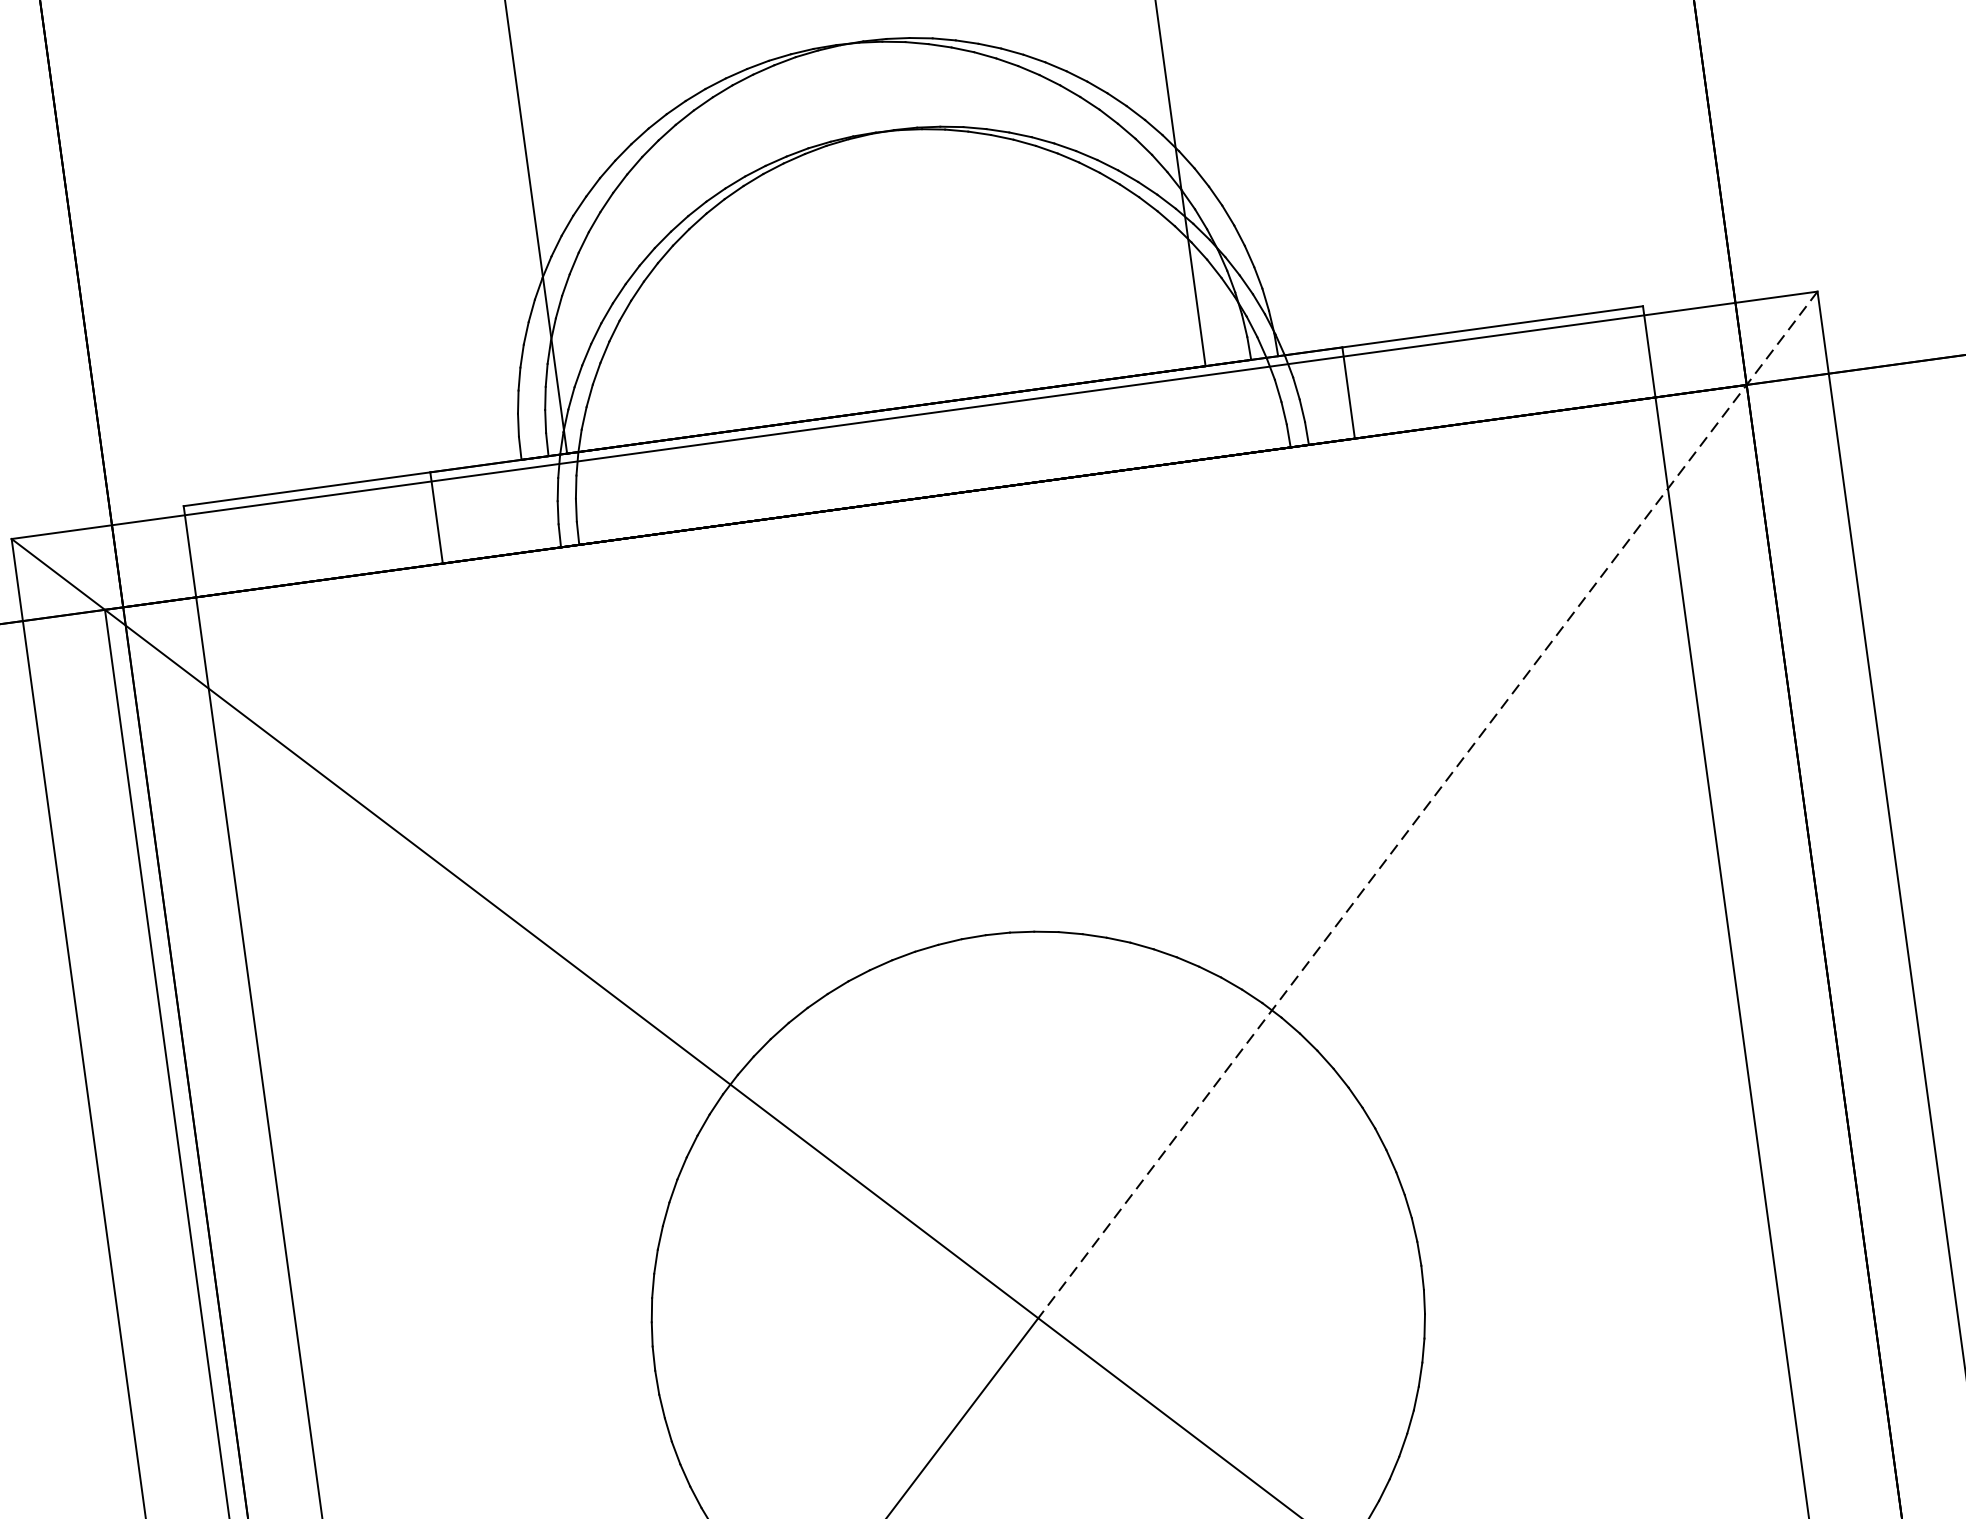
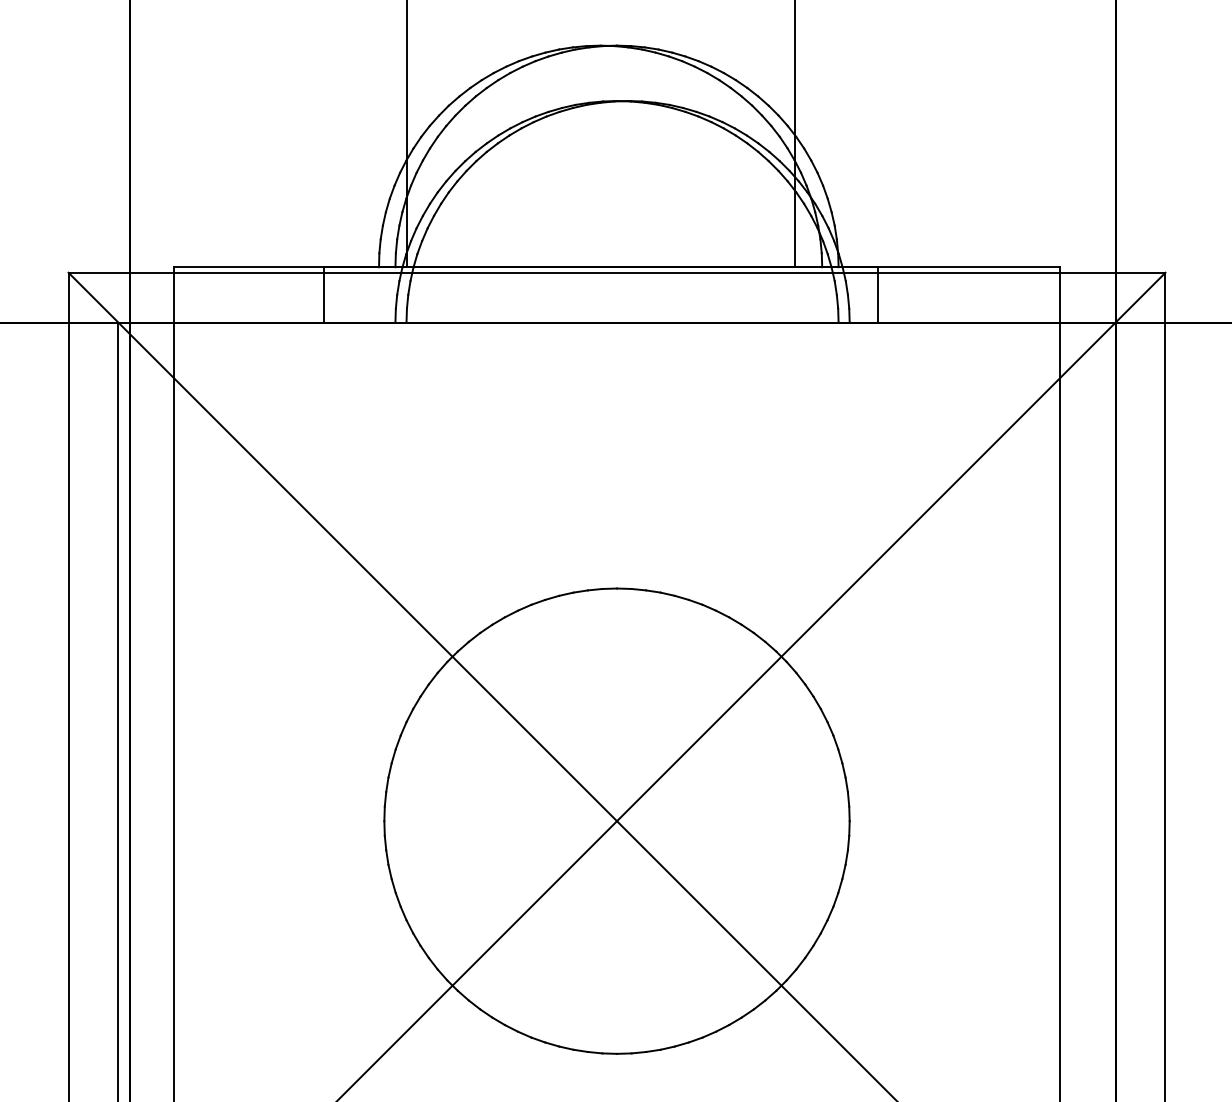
line: (1428, 804) -> (891, 546), dashed -> solid

